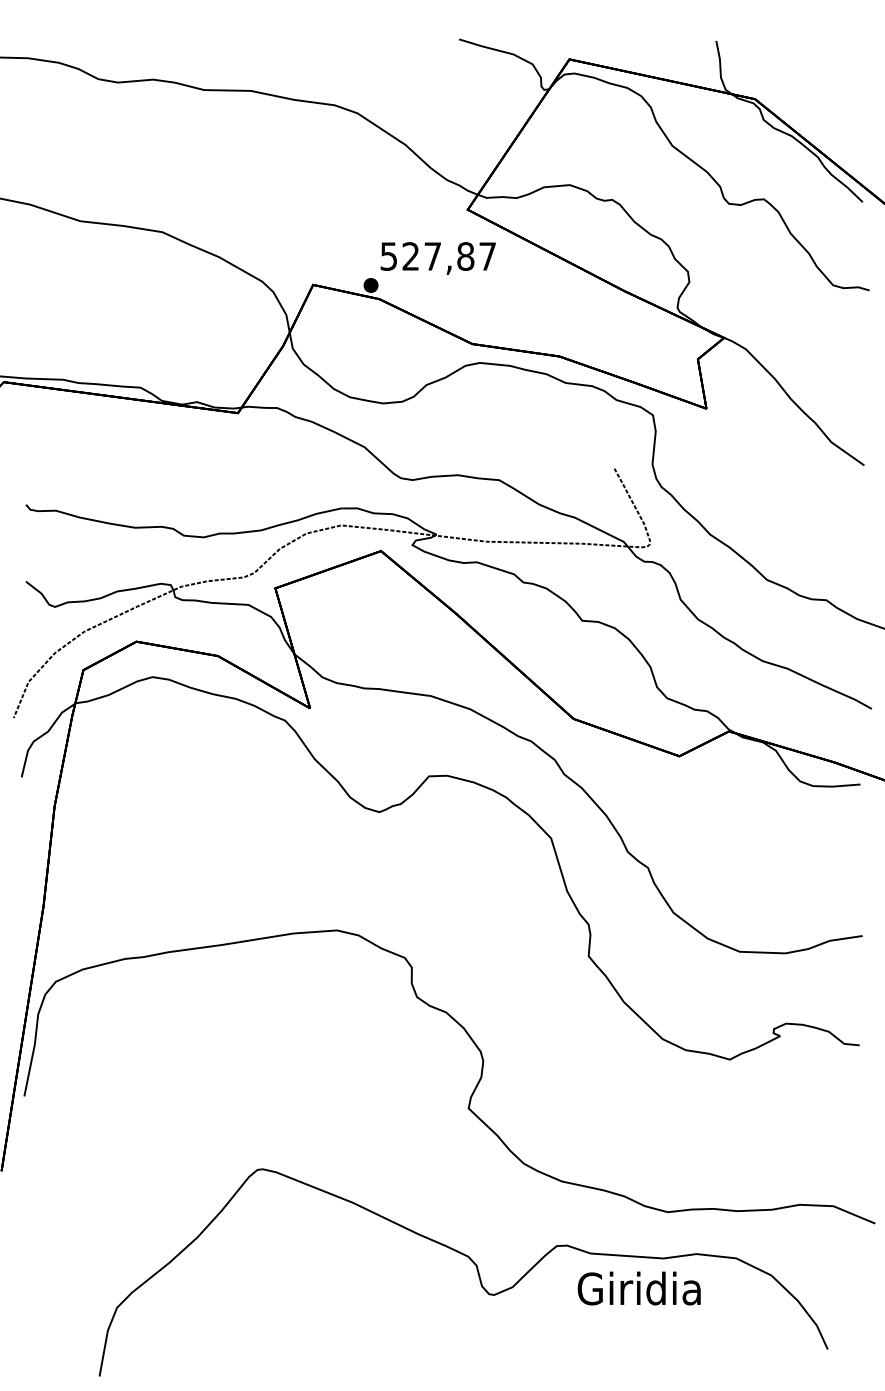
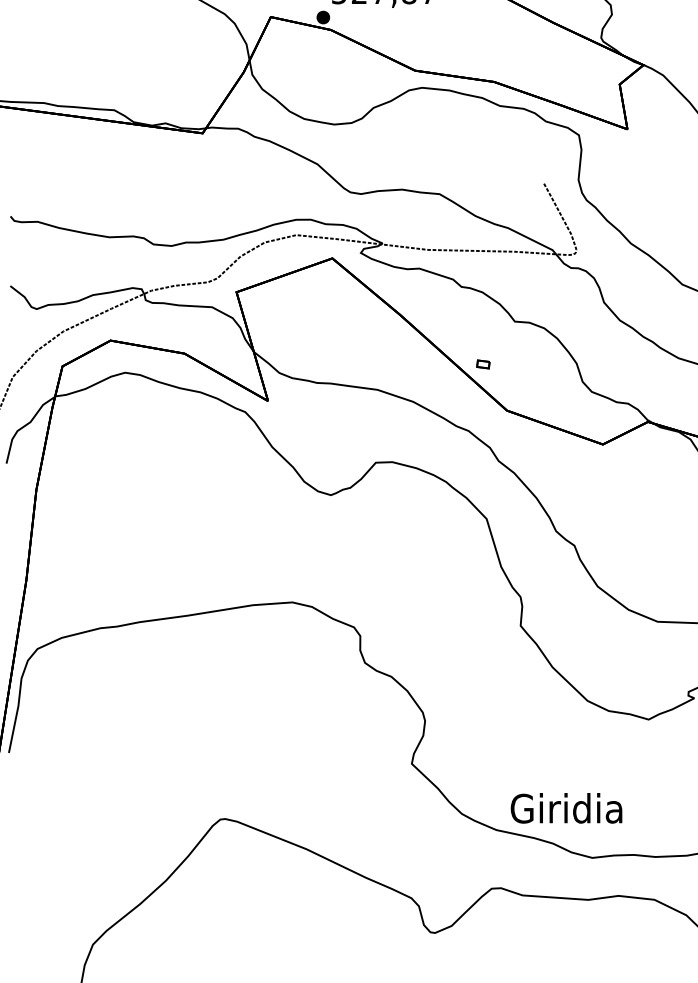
part: (547, 667) -> (483, 363), added
text: (638, 1288) -> (565, 808), moved

